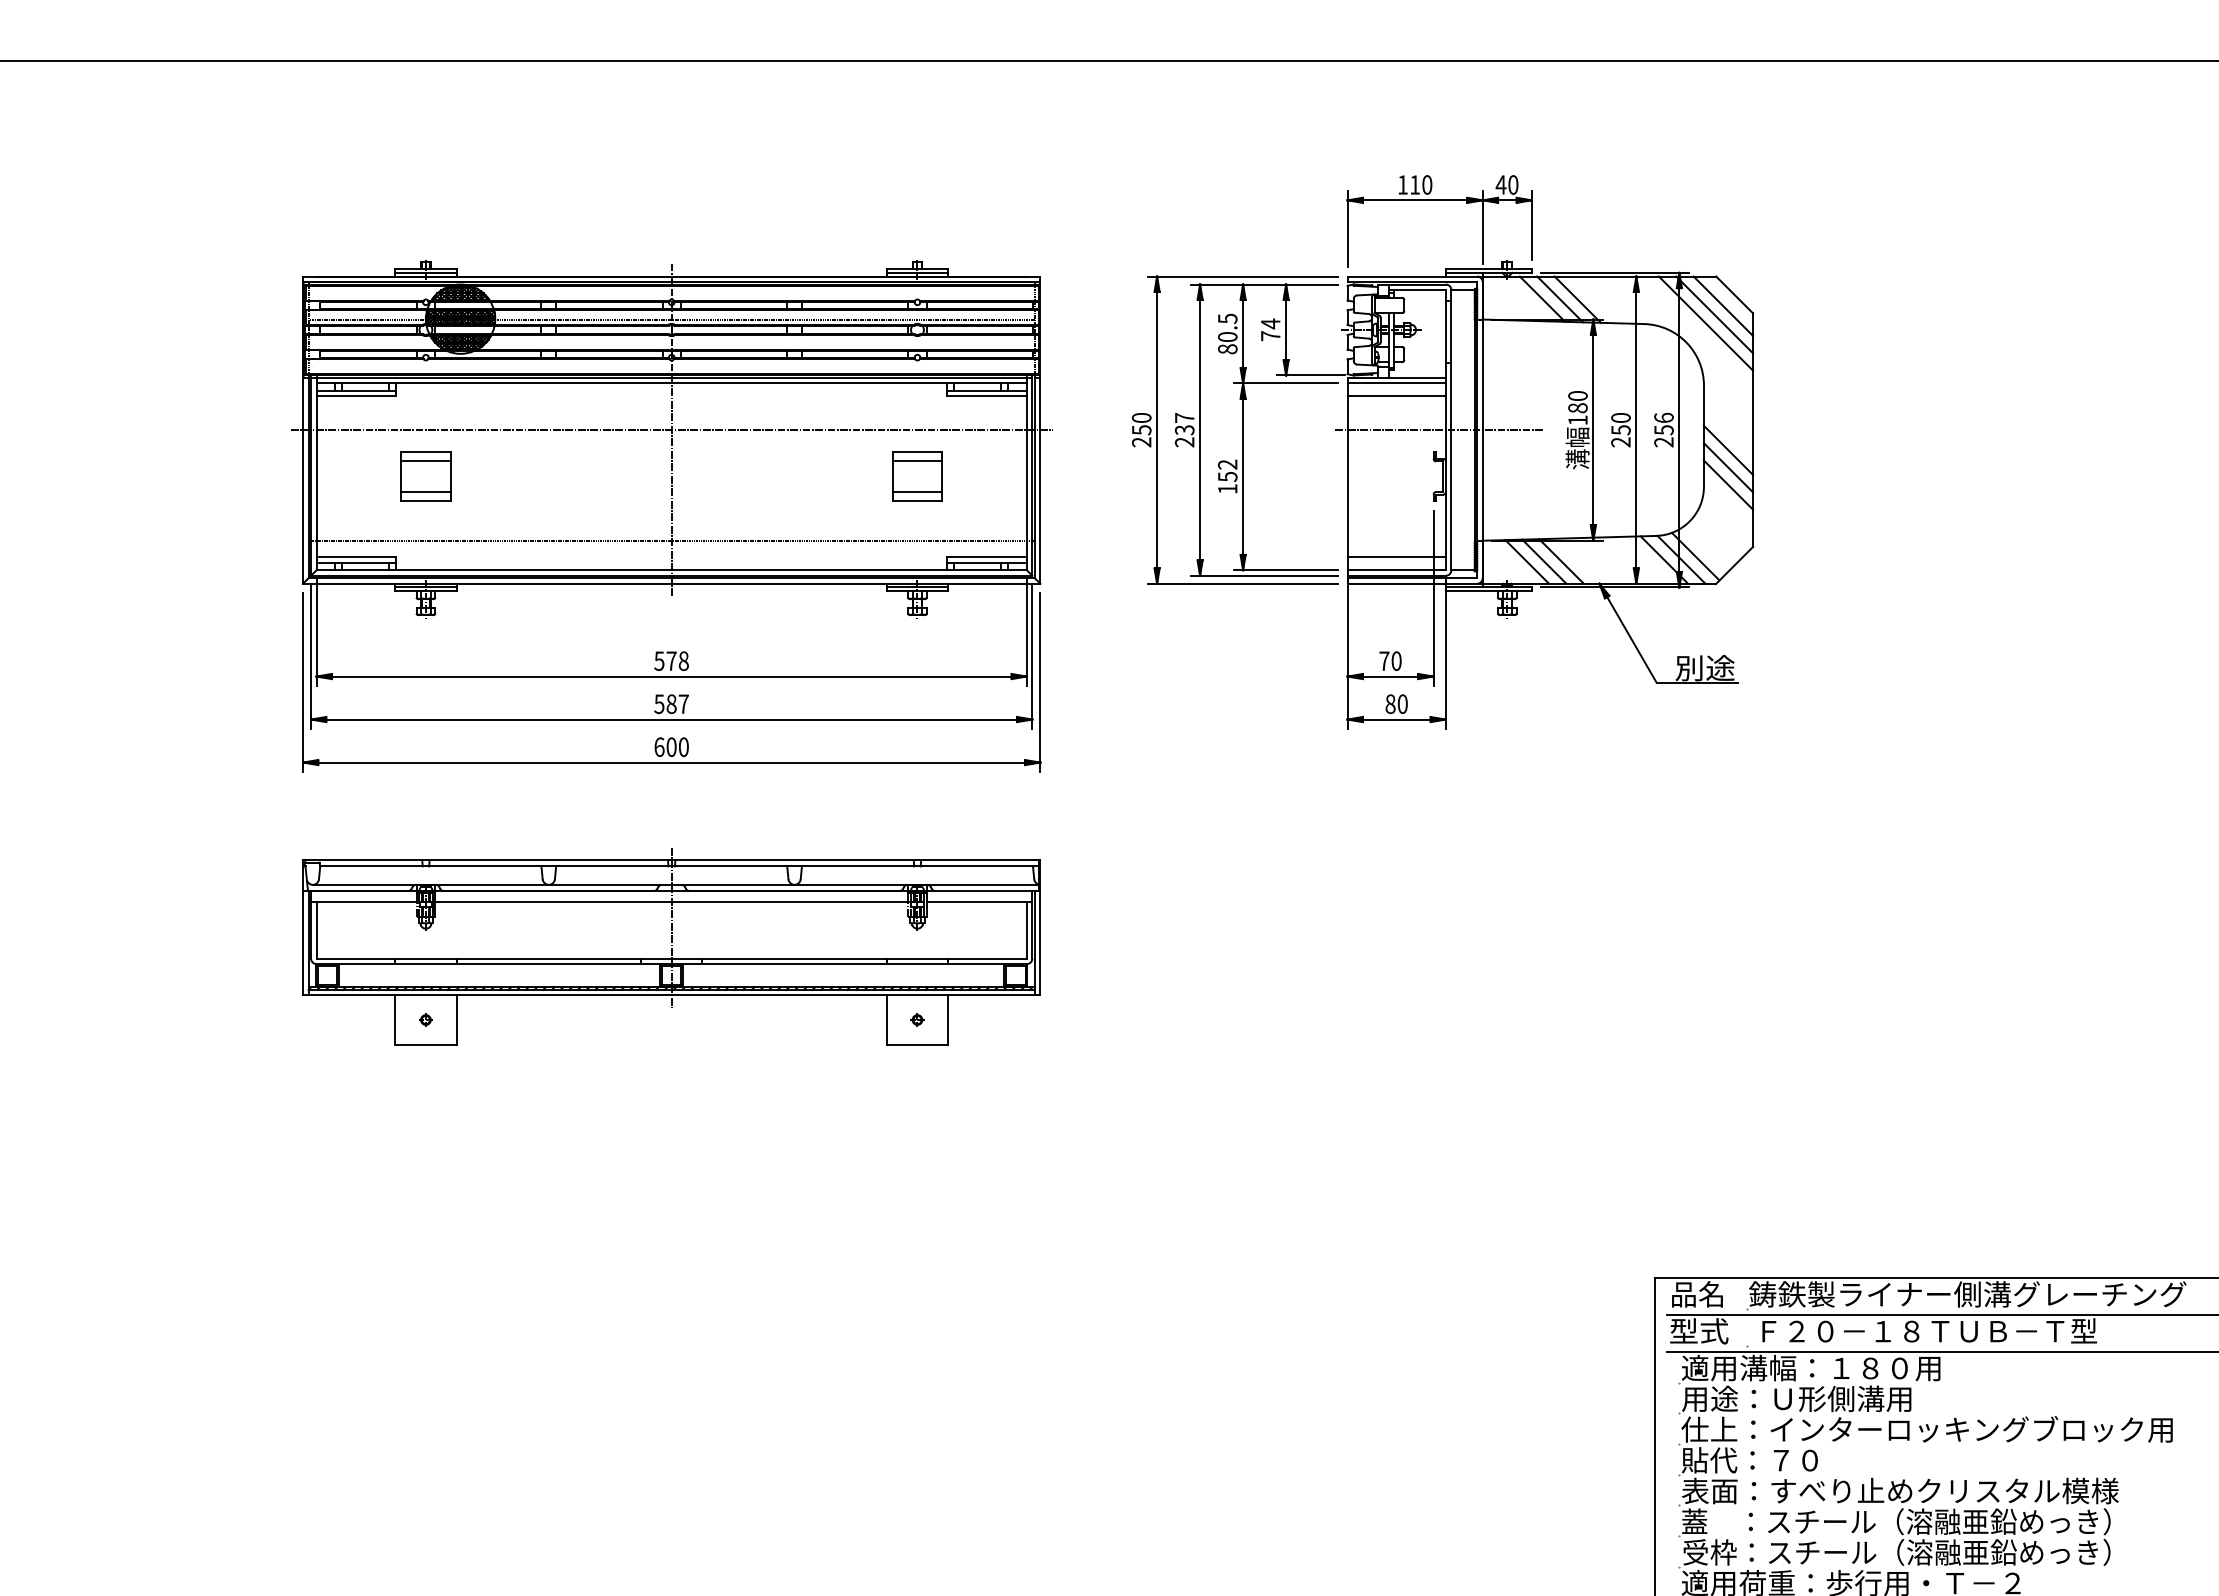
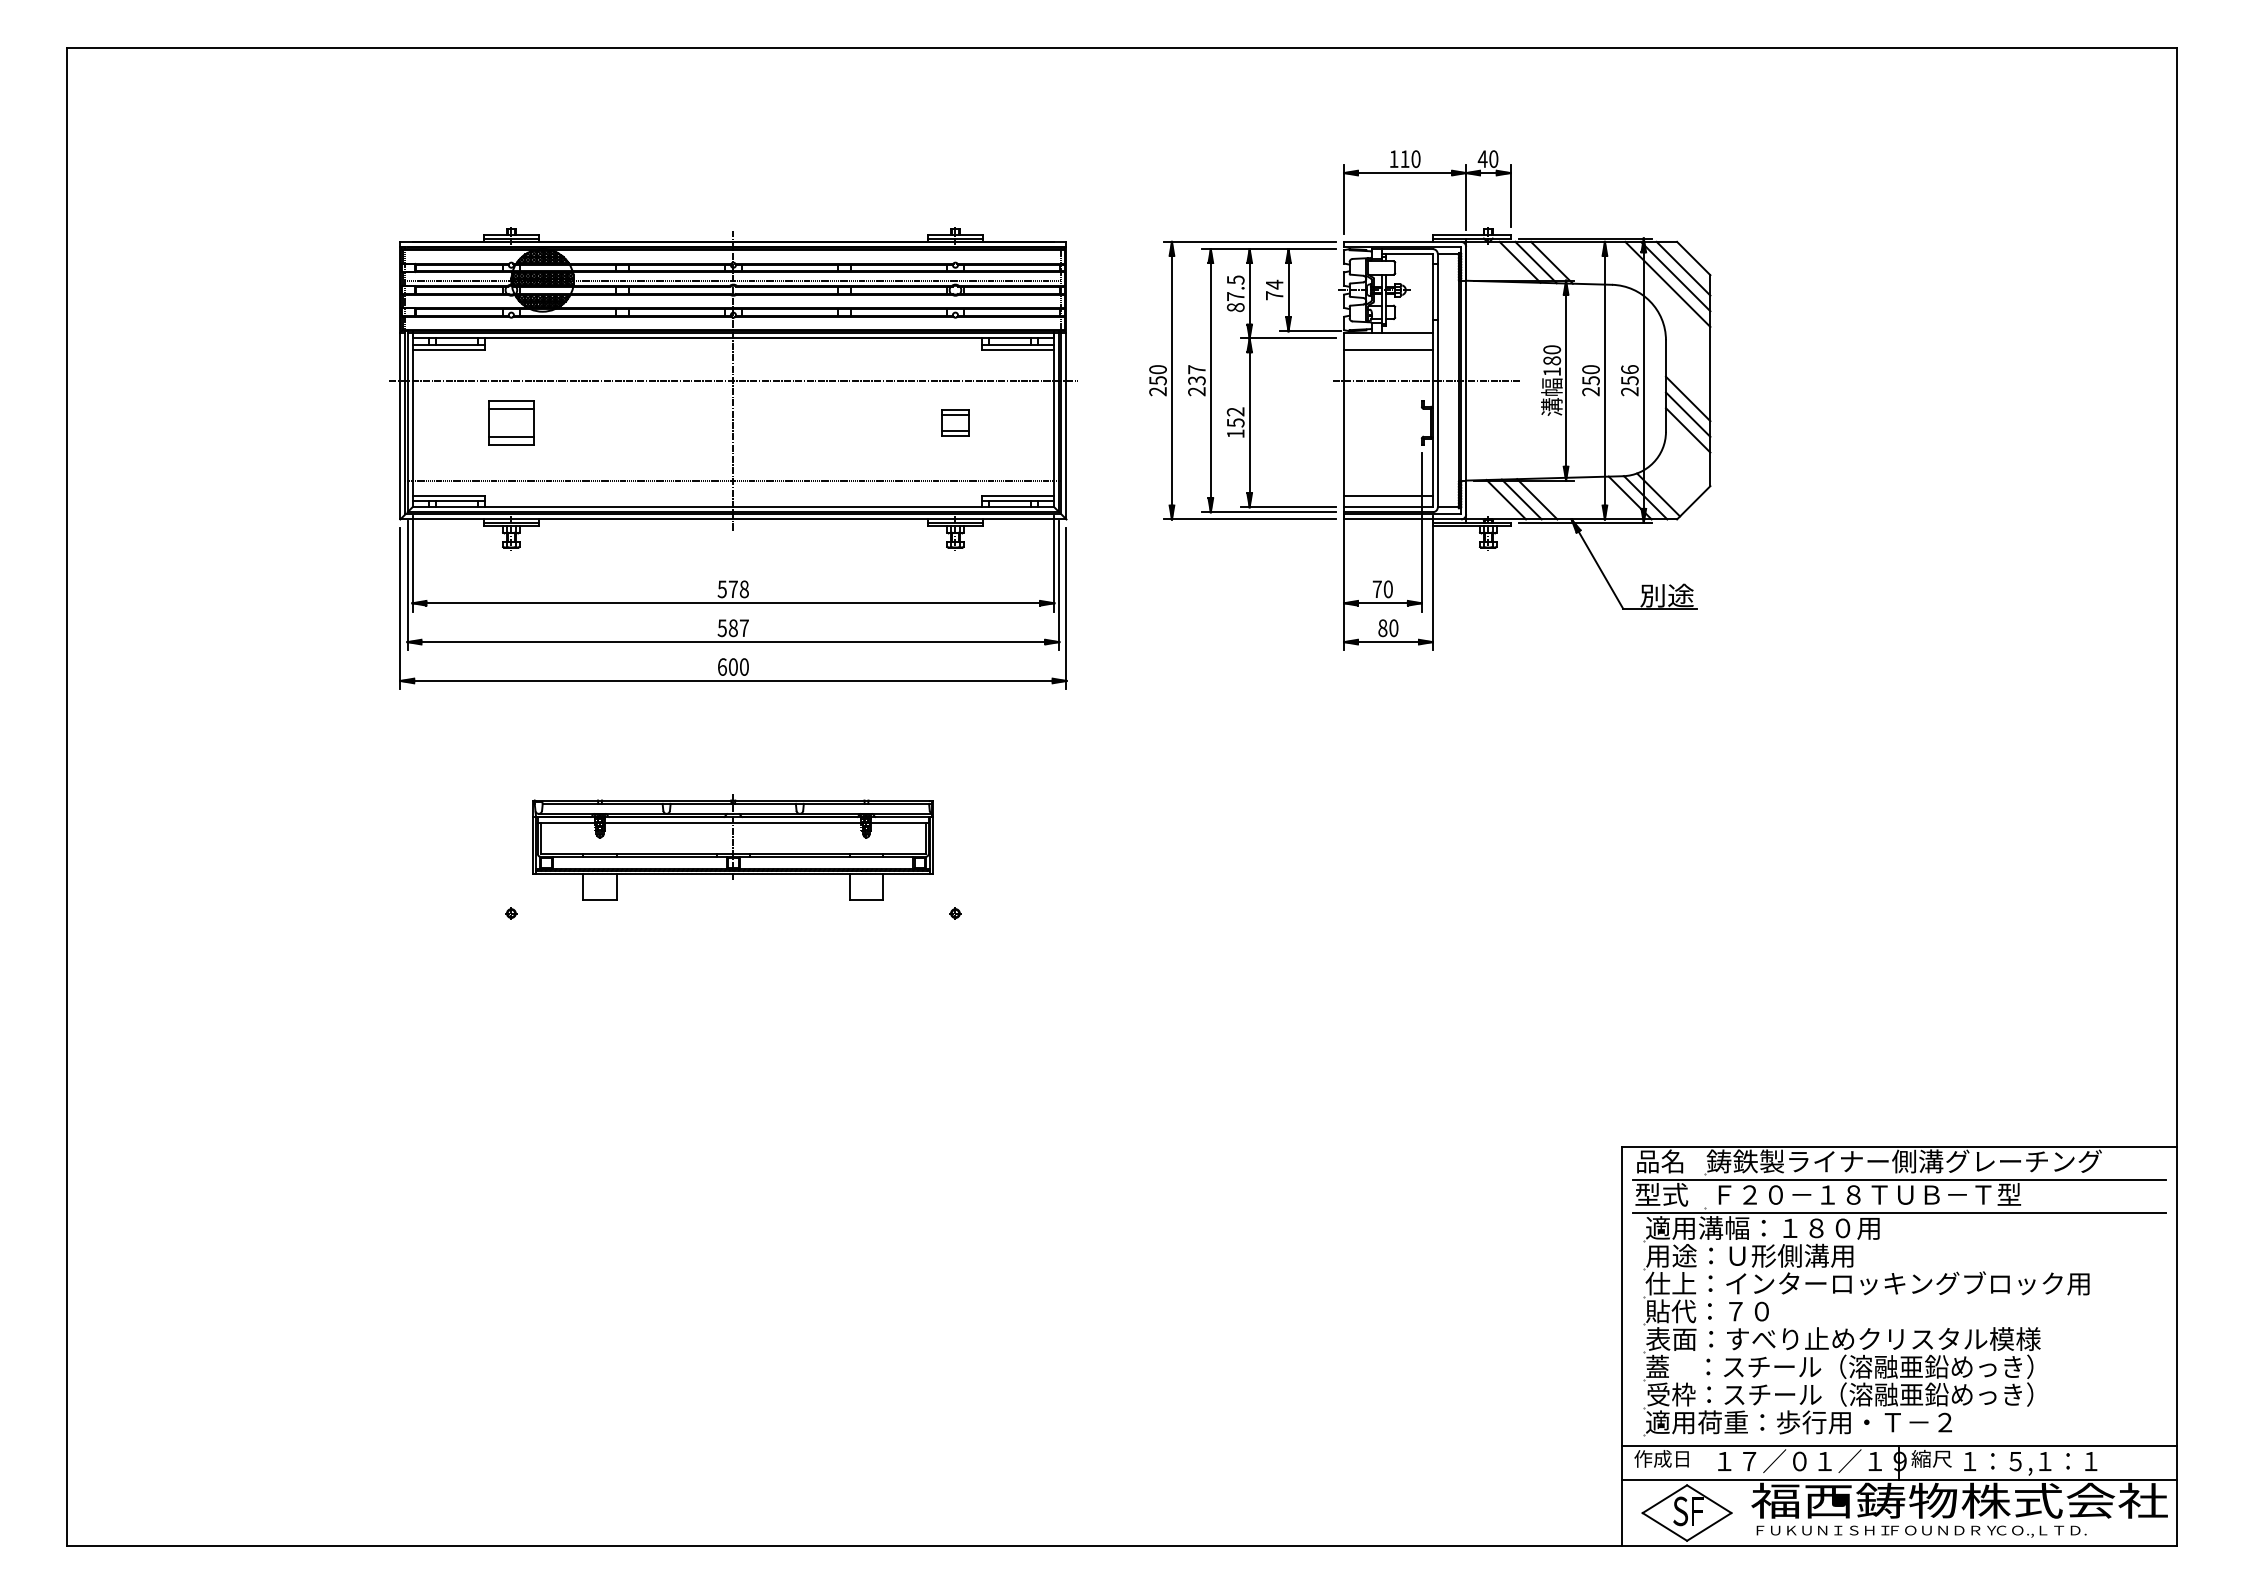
text: (1227, 336) -> (1235, 296), 80.5 -> 87.5
line: (1396, 383) -> (1388, 338), removed
part: (917, 476) -> (955, 422), size x0.6
part: (670, 946) -> (732, 847), size x0.6

